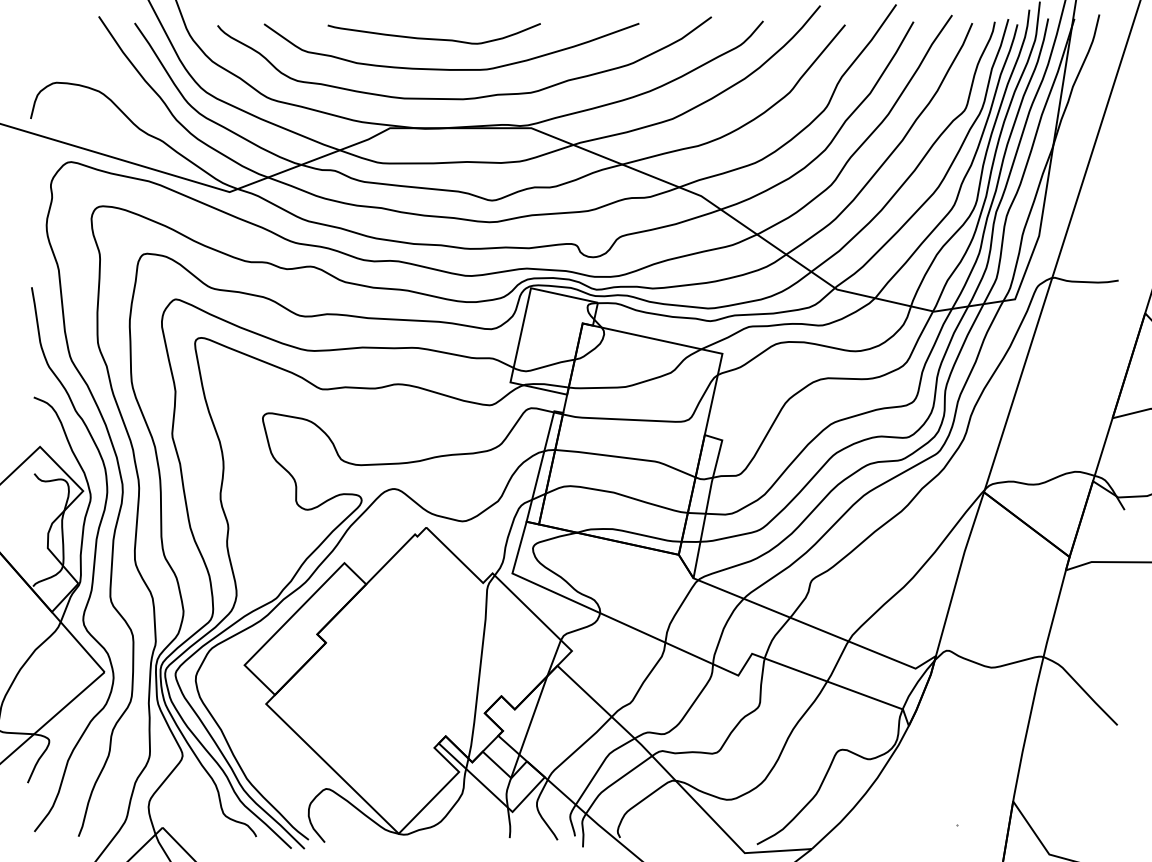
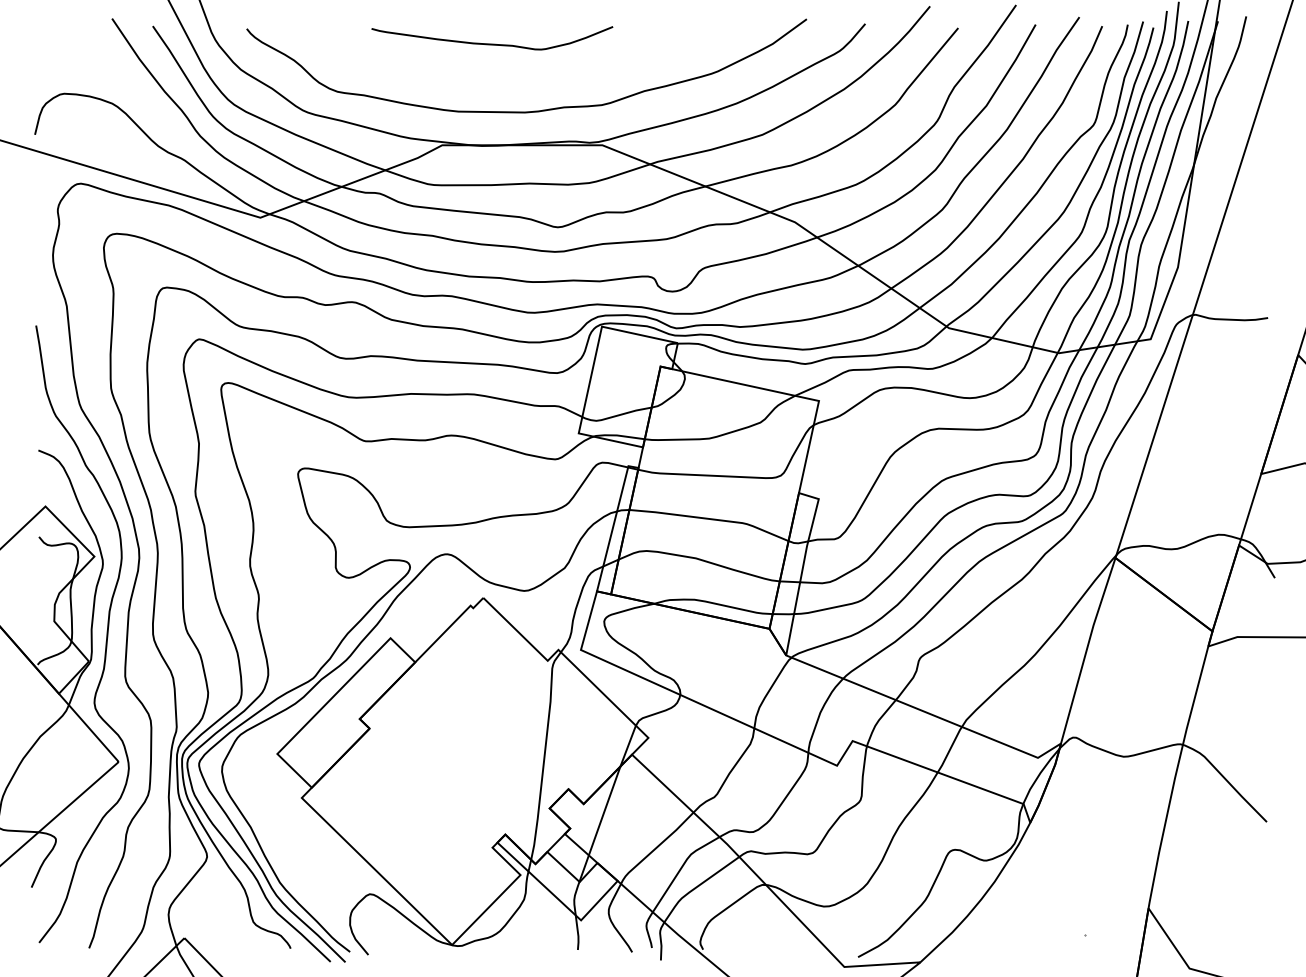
curve: (446, 68) -> (506, 77), removed

